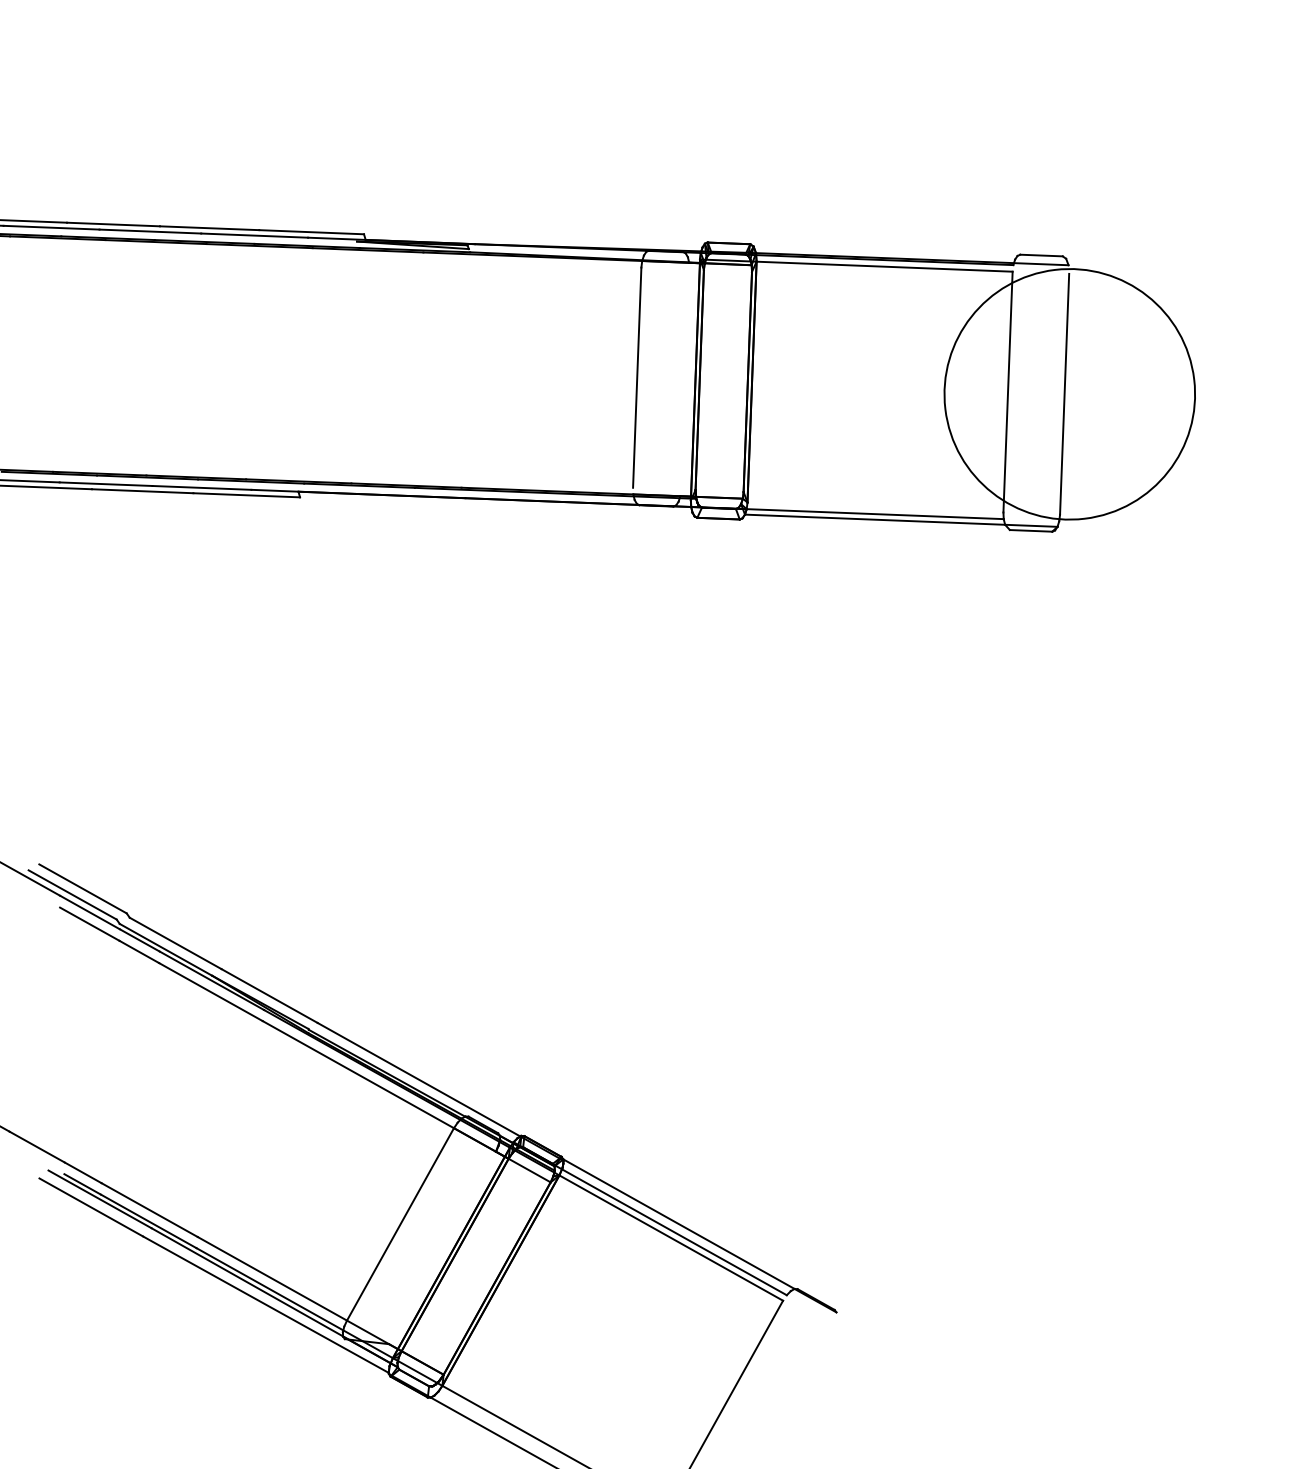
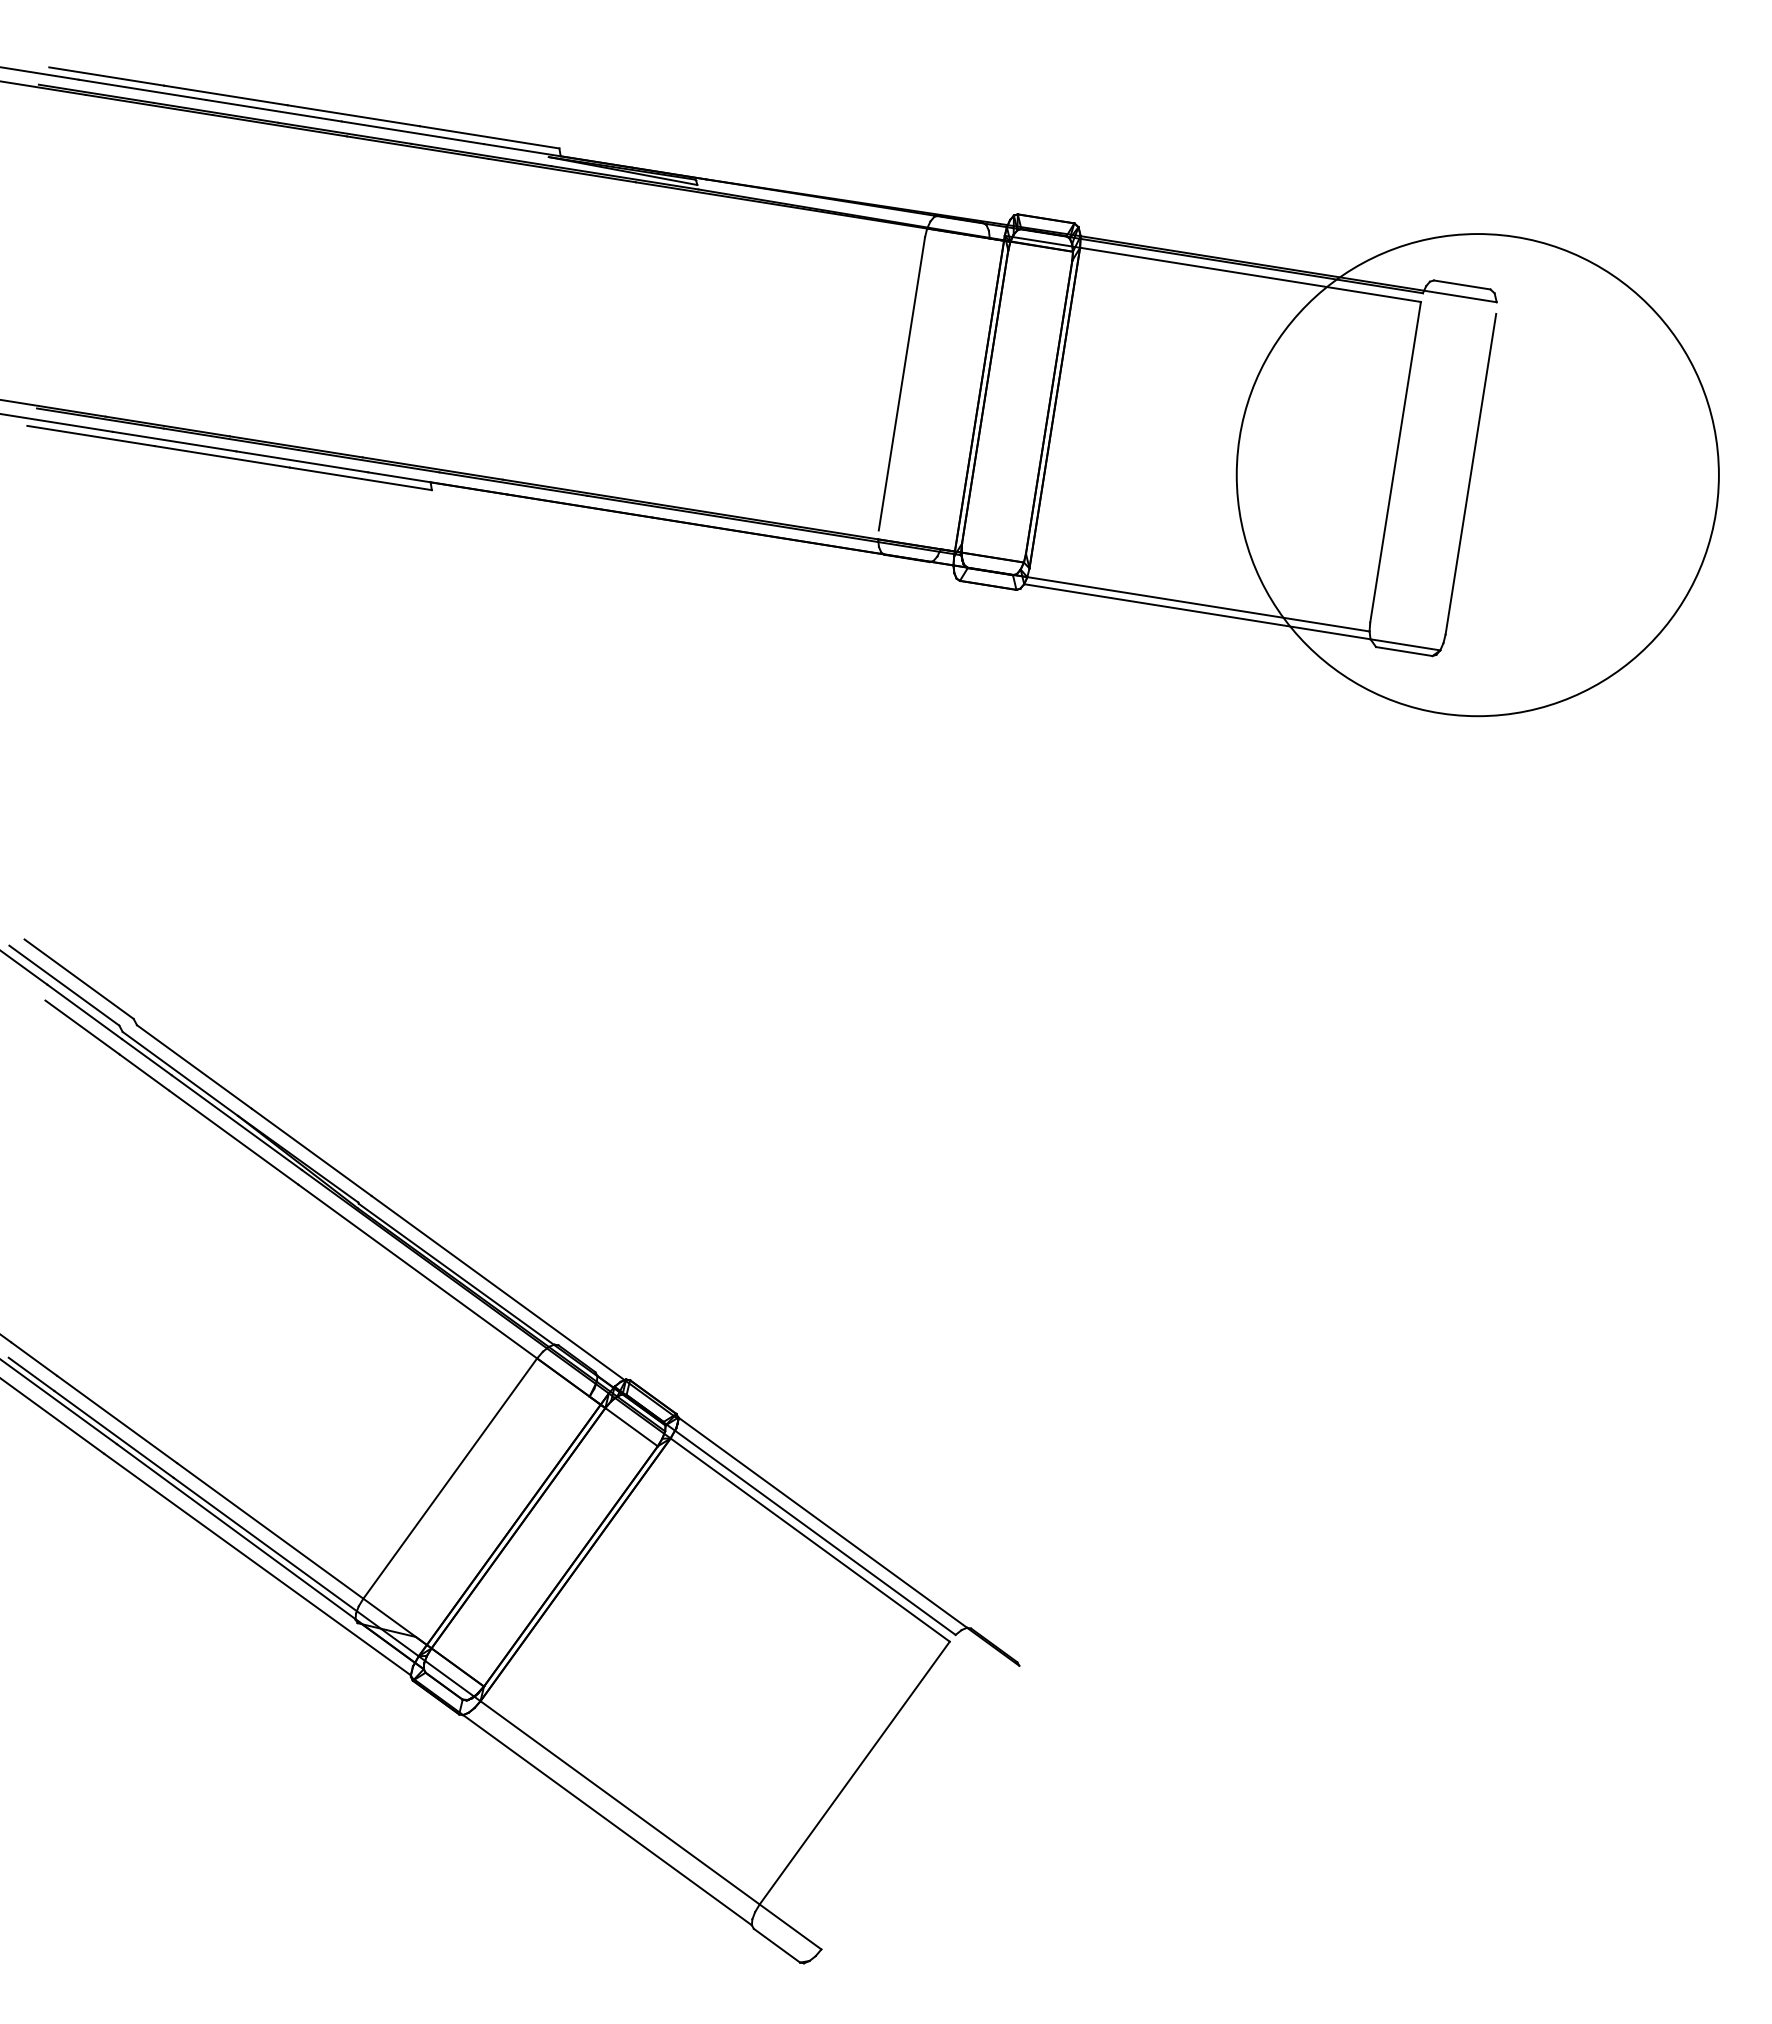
circle: (1069, 394) -> (1477, 475), size x1.43

